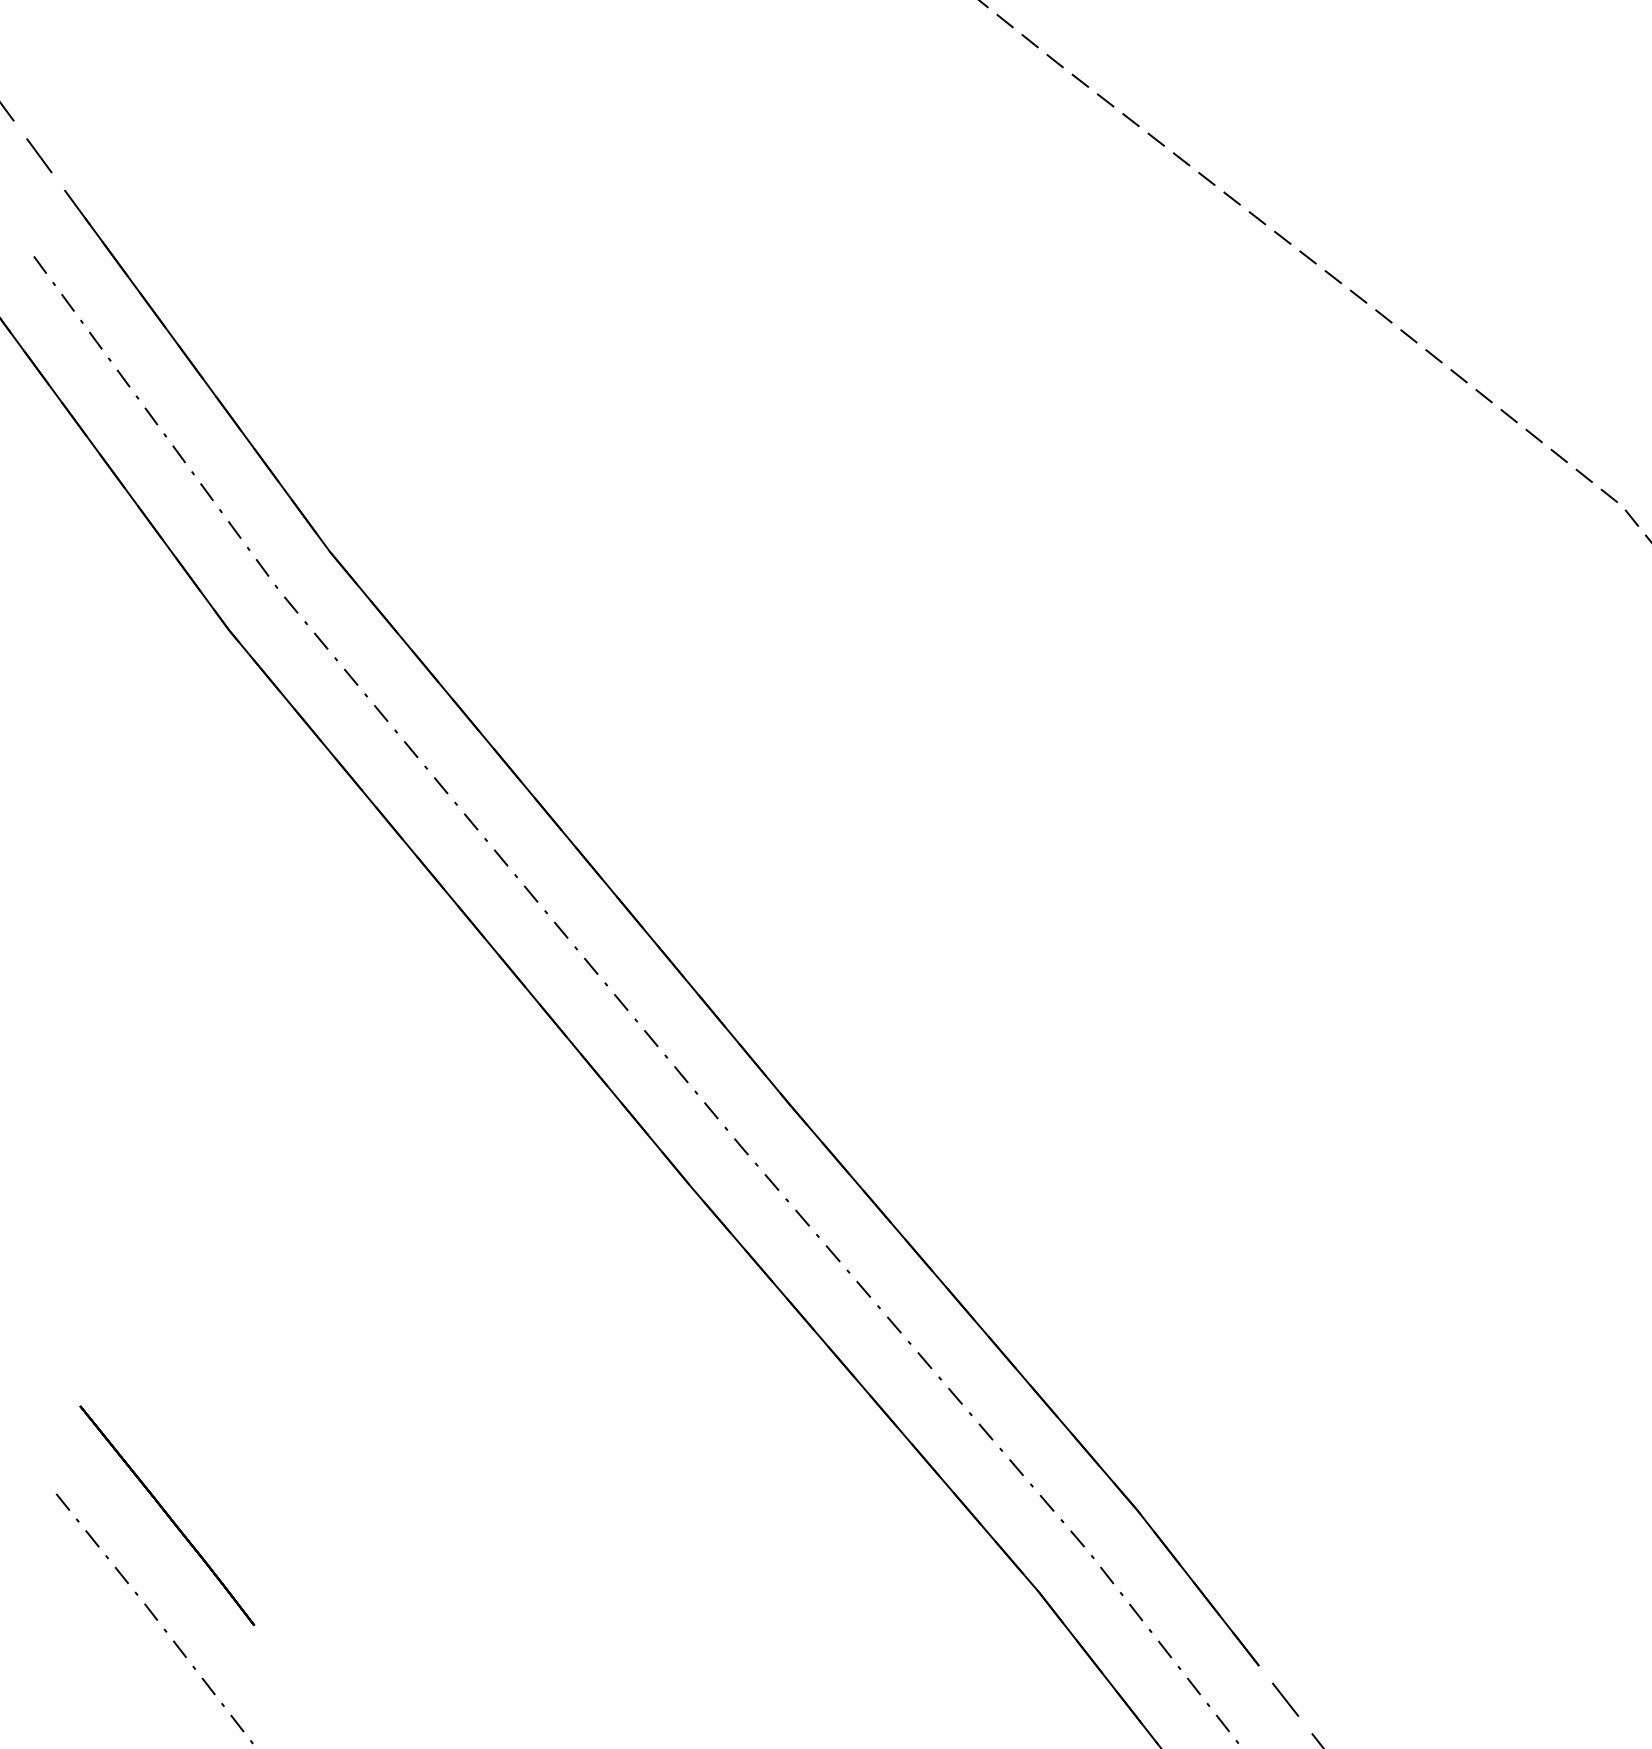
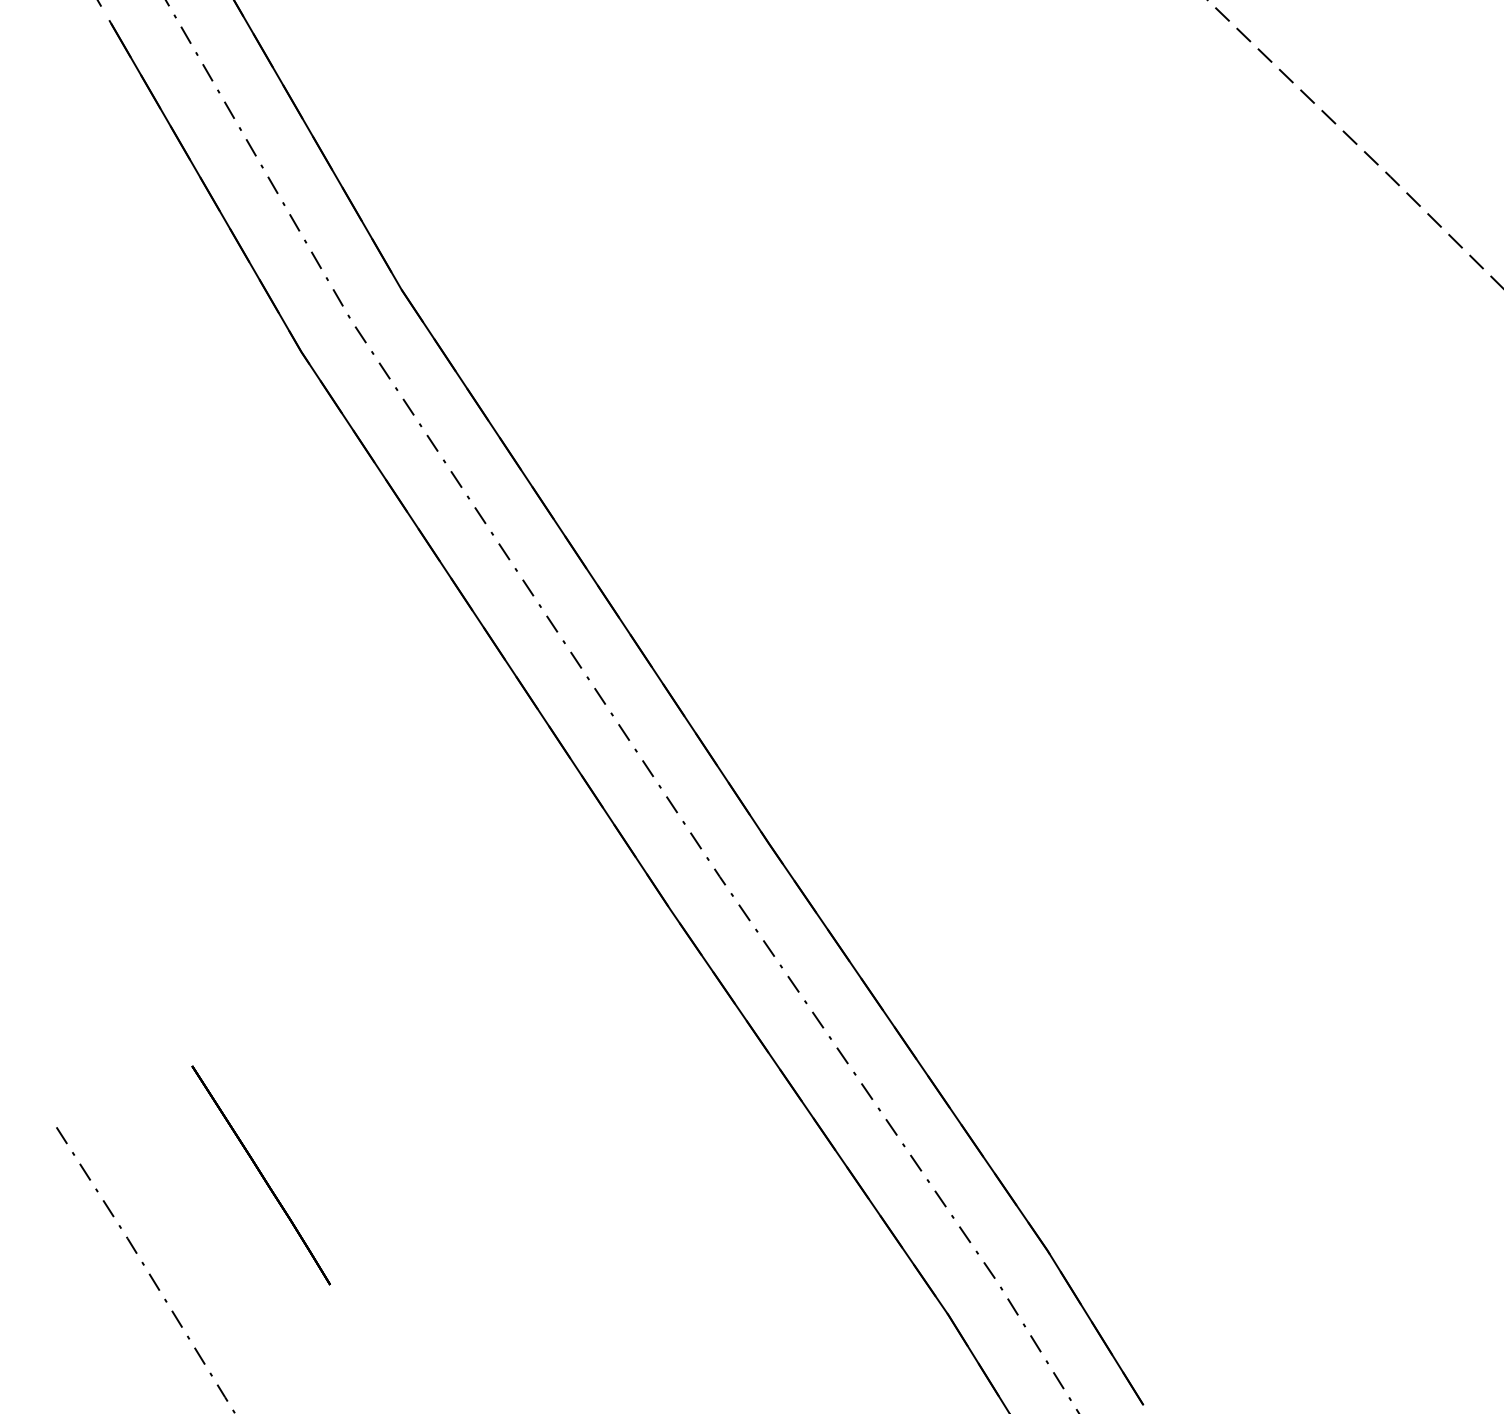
part: (167, 1515) -> (261, 1175), moved

